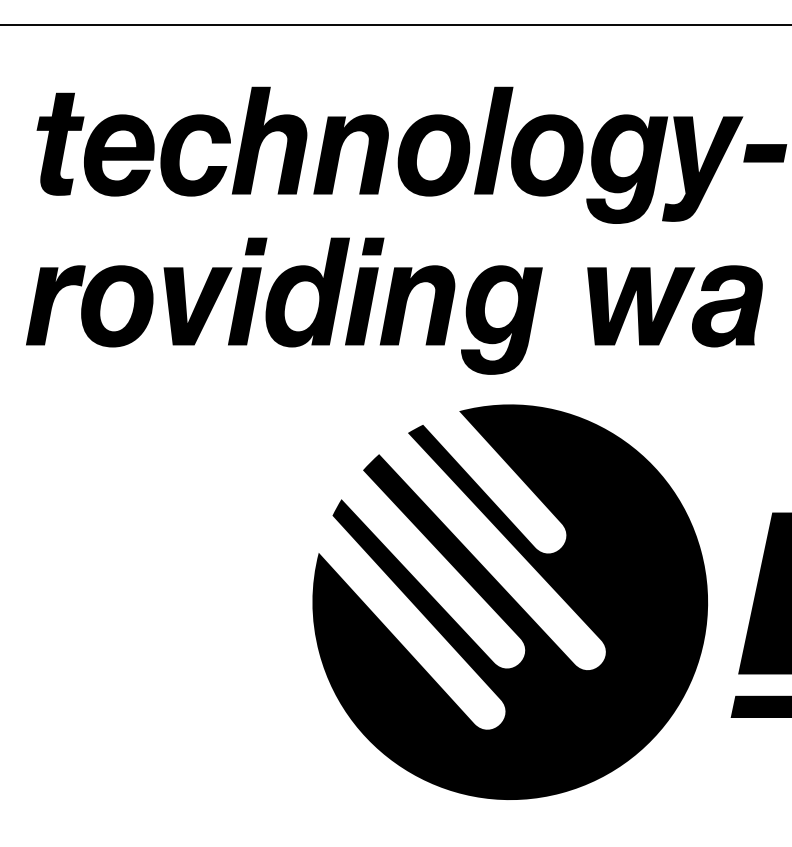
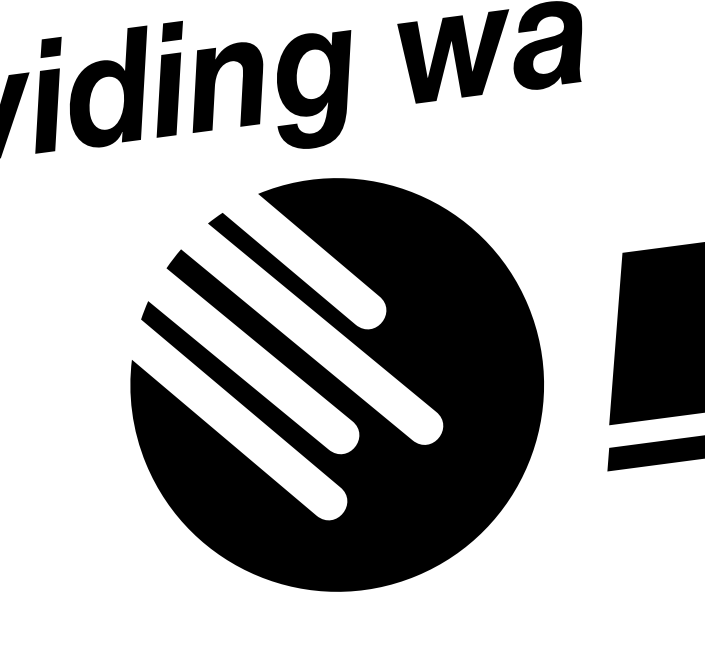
part: (509, 601) -> (336, 384), moved

